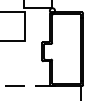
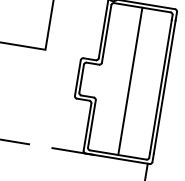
line: (66, 49) -> (129, 81), added

